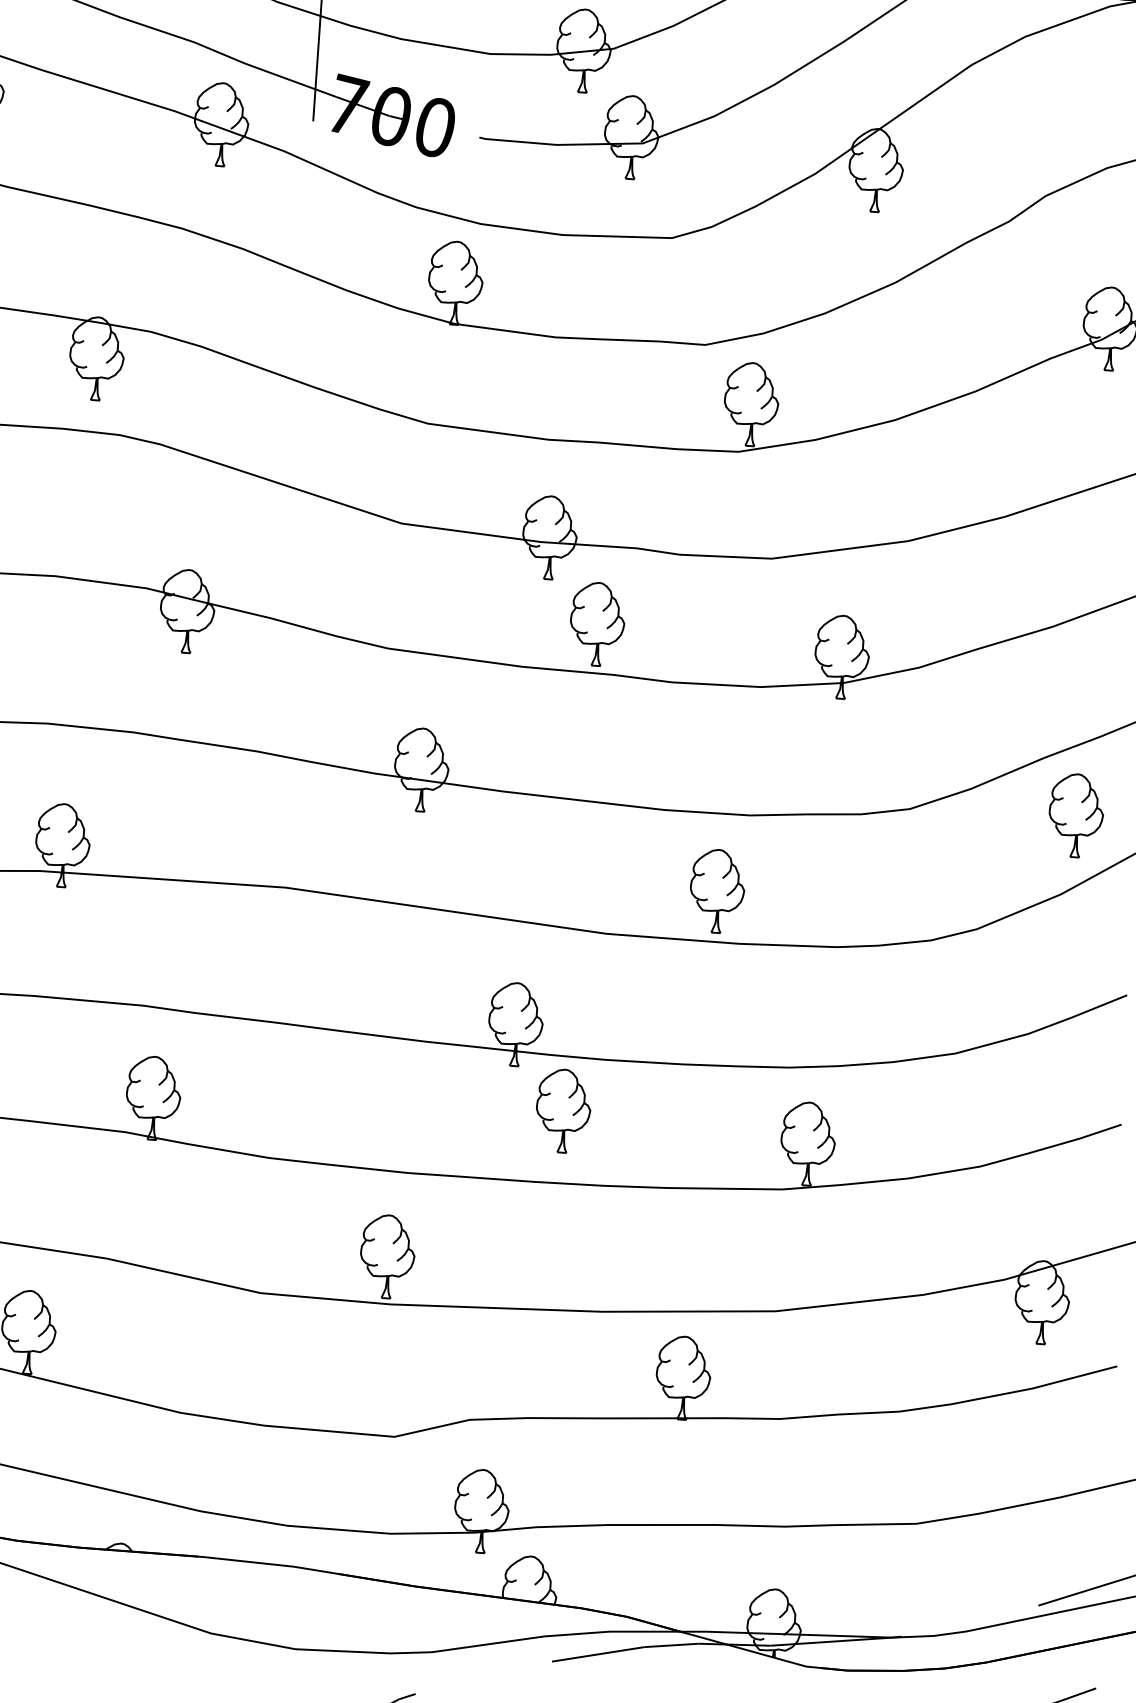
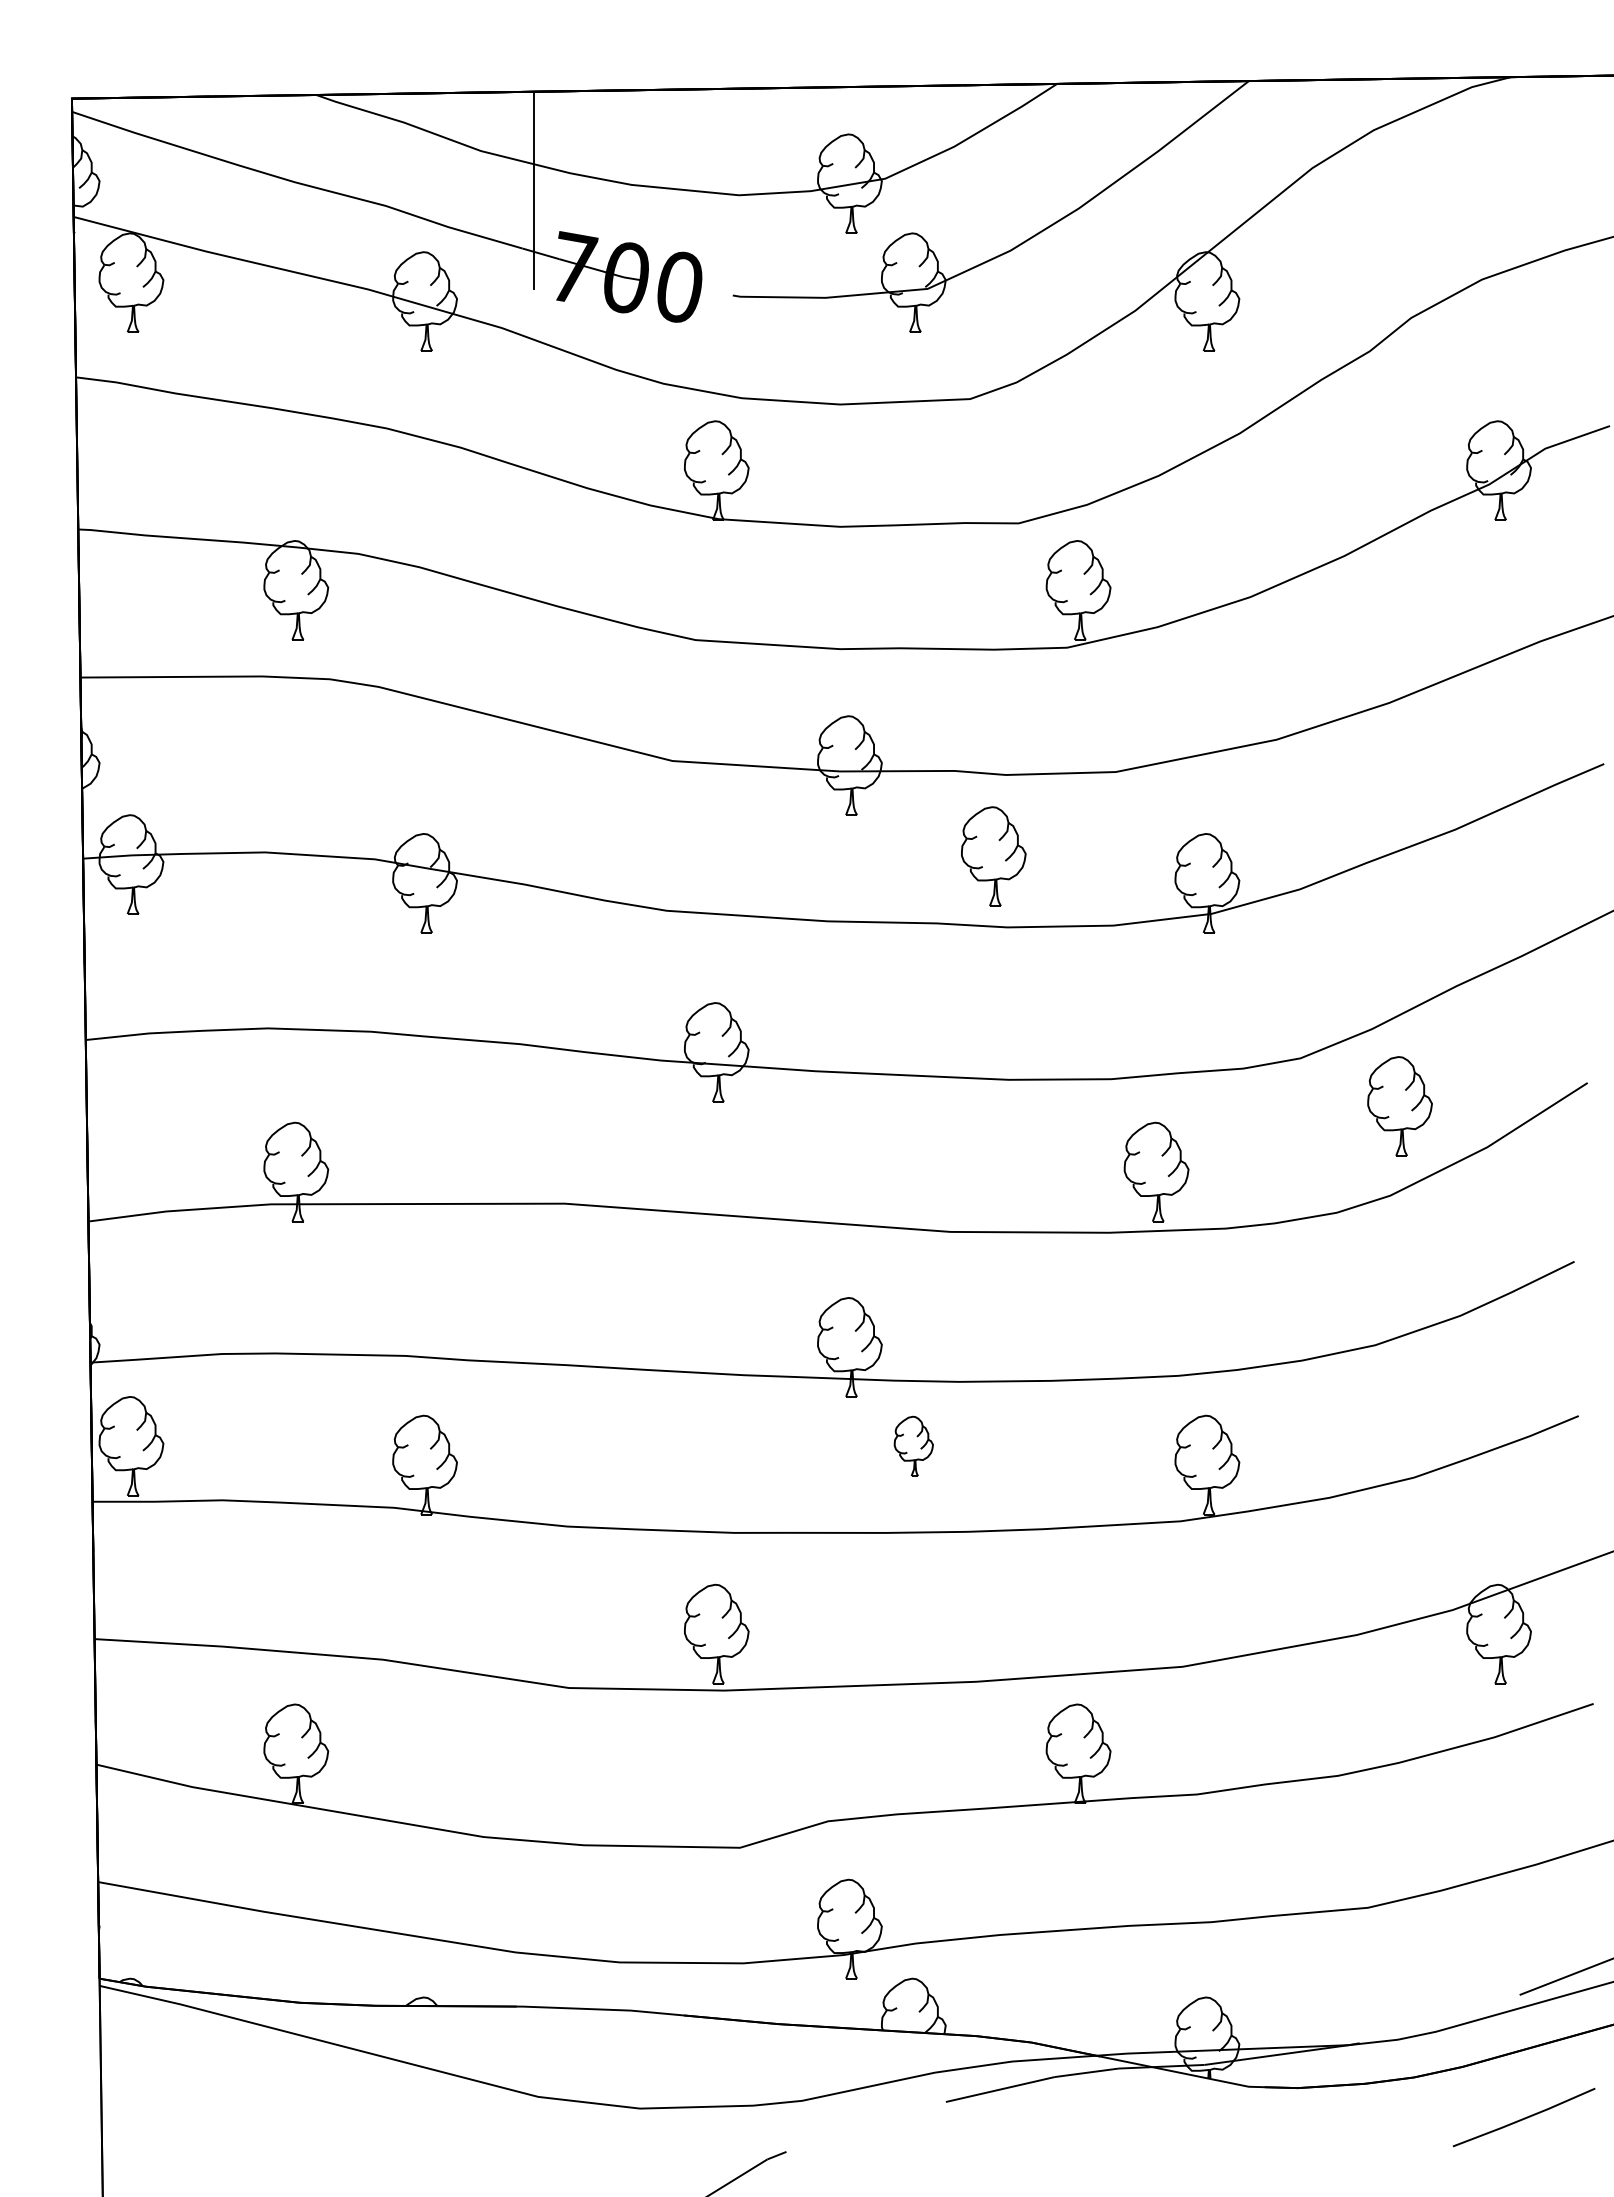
part: (597, 624) -> (993, 856), moved
part: (1075, 815) -> (1399, 1106), moved
part: (717, 890) -> (1156, 1171), moved
part: (563, 1111) -> (913, 1446), size x0.6

